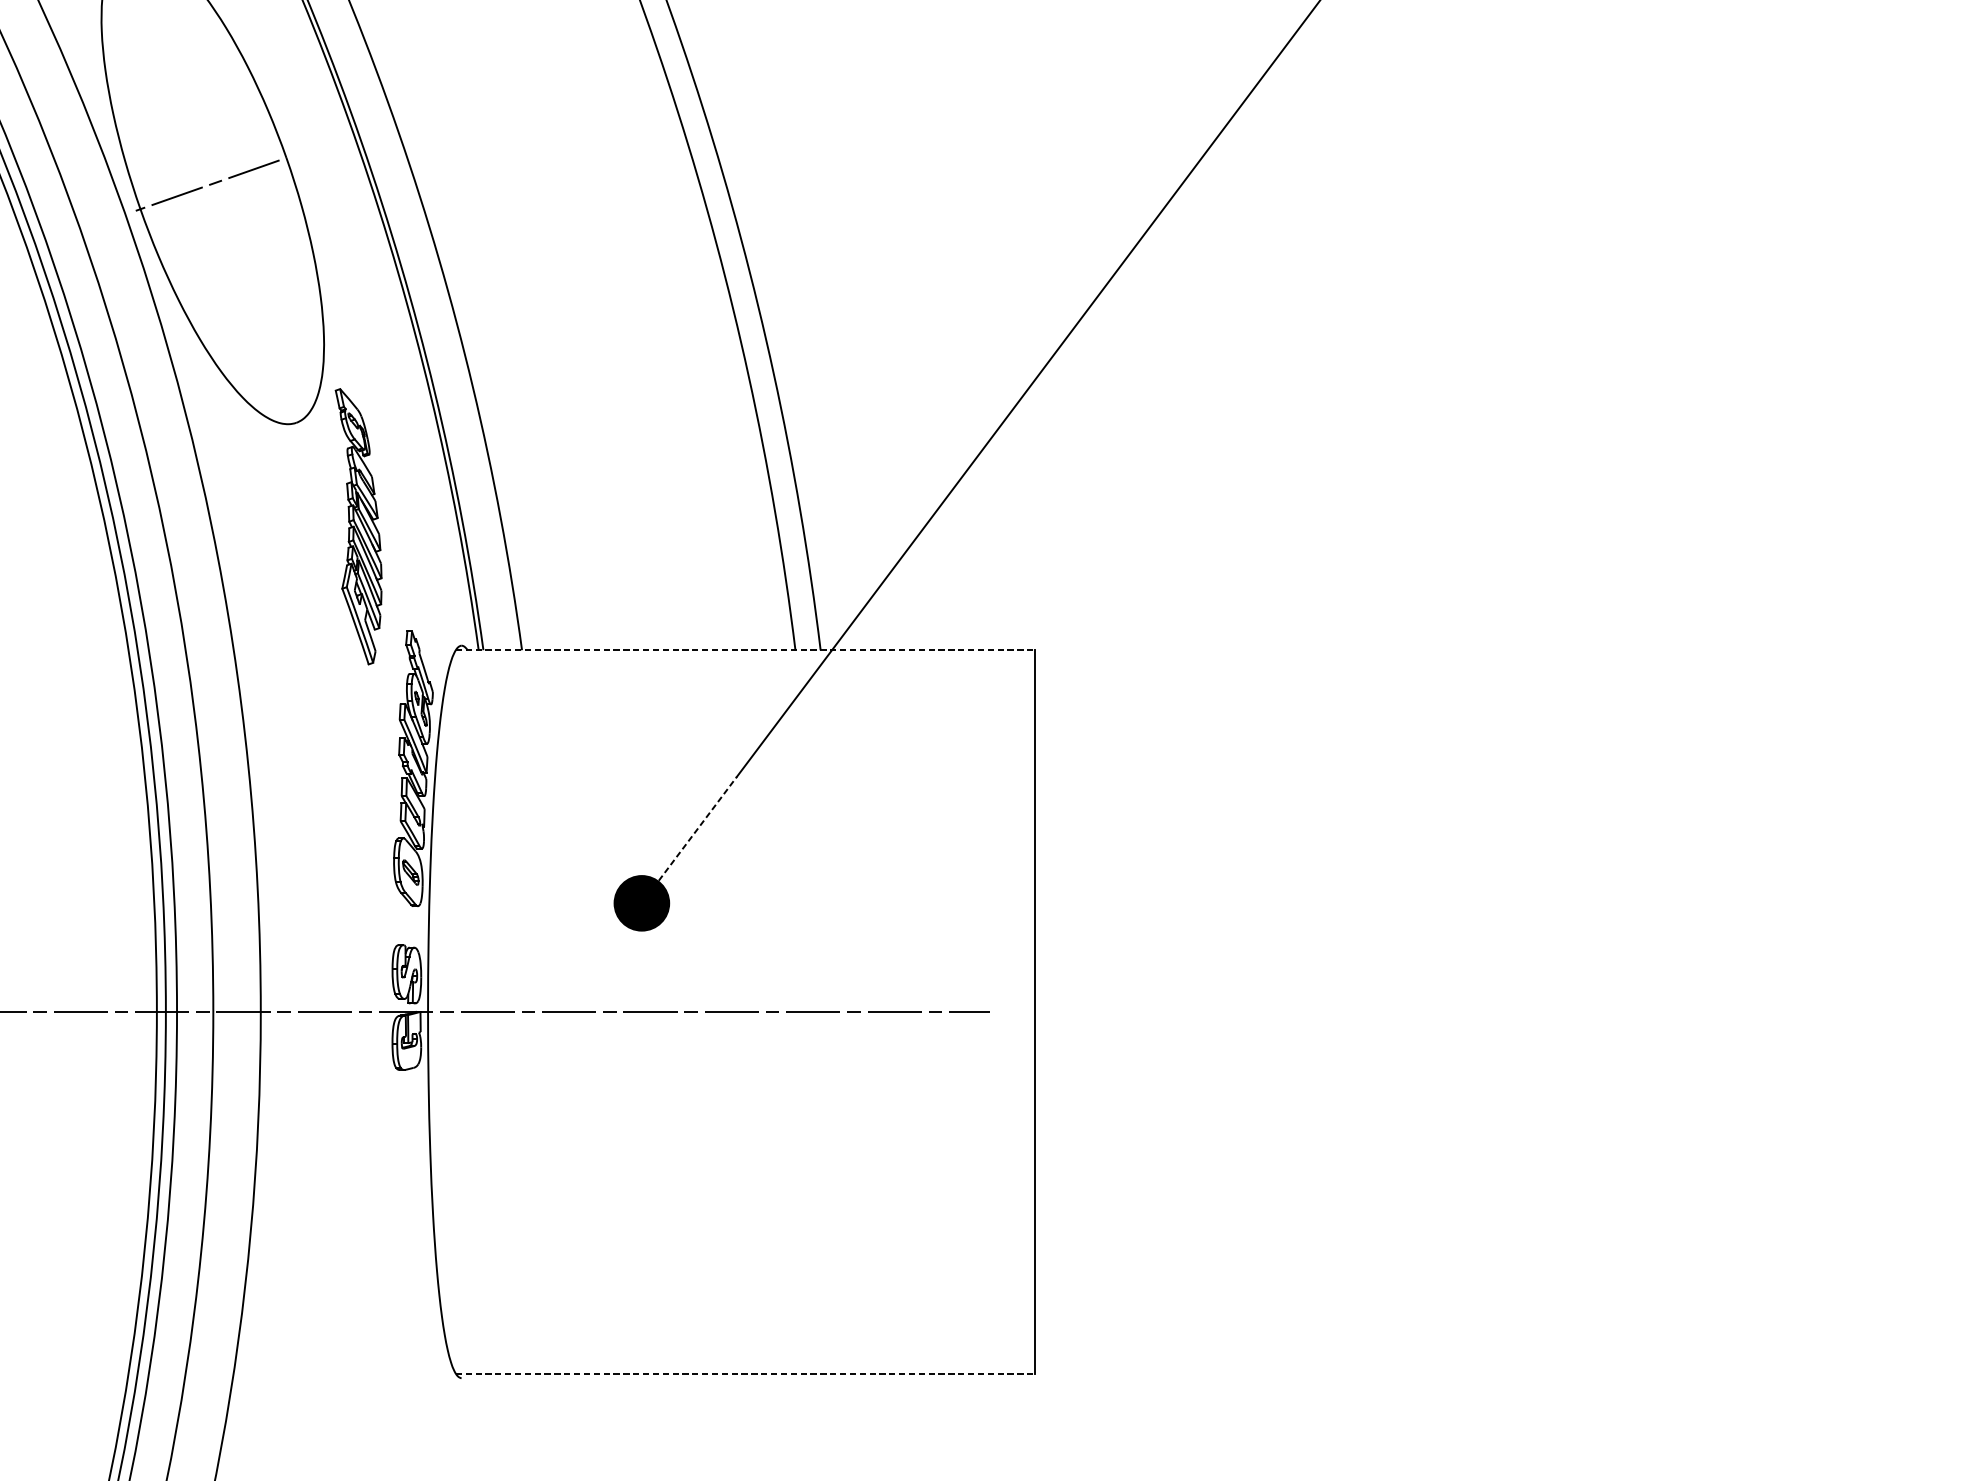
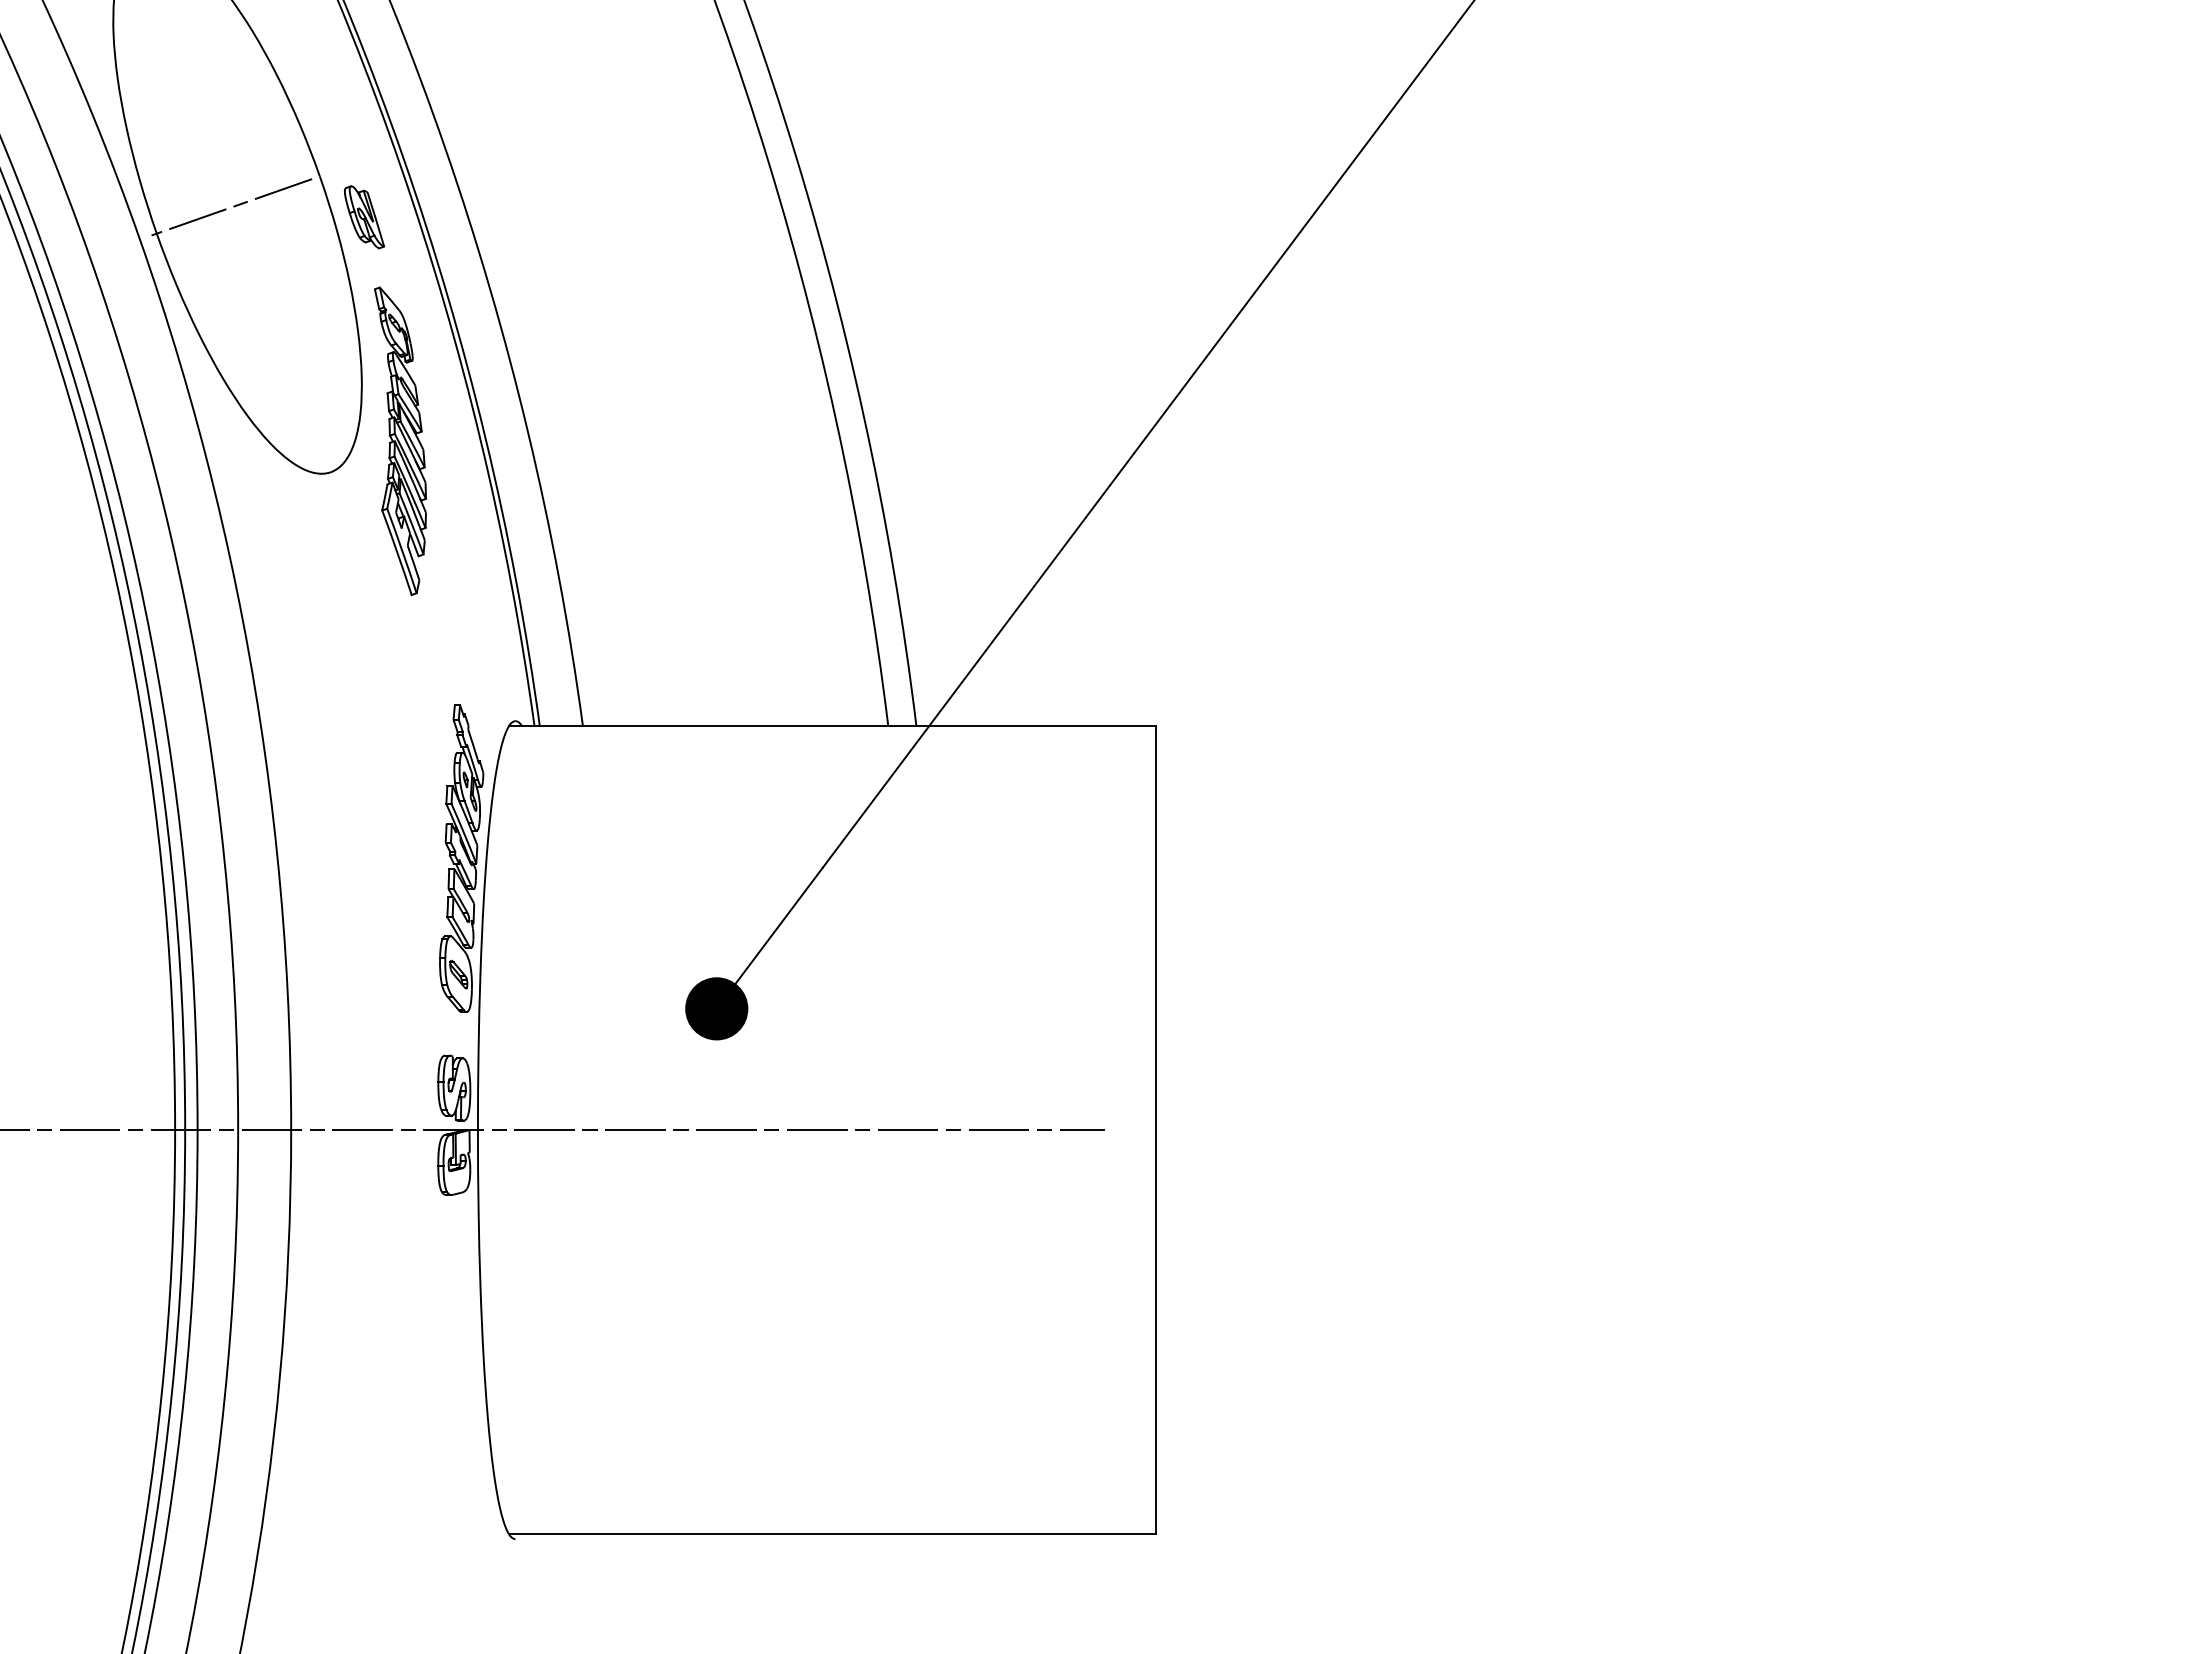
part: (326, 194) -> (364, 217), added
part: (358, 526) -> (400, 440), moved
line: (745, 650) -> (832, 726), dashed -> solid
line: (698, 828) -> (779, 925), dashed -> solid
line: (745, 1373) -> (832, 1534), dashed -> solid

